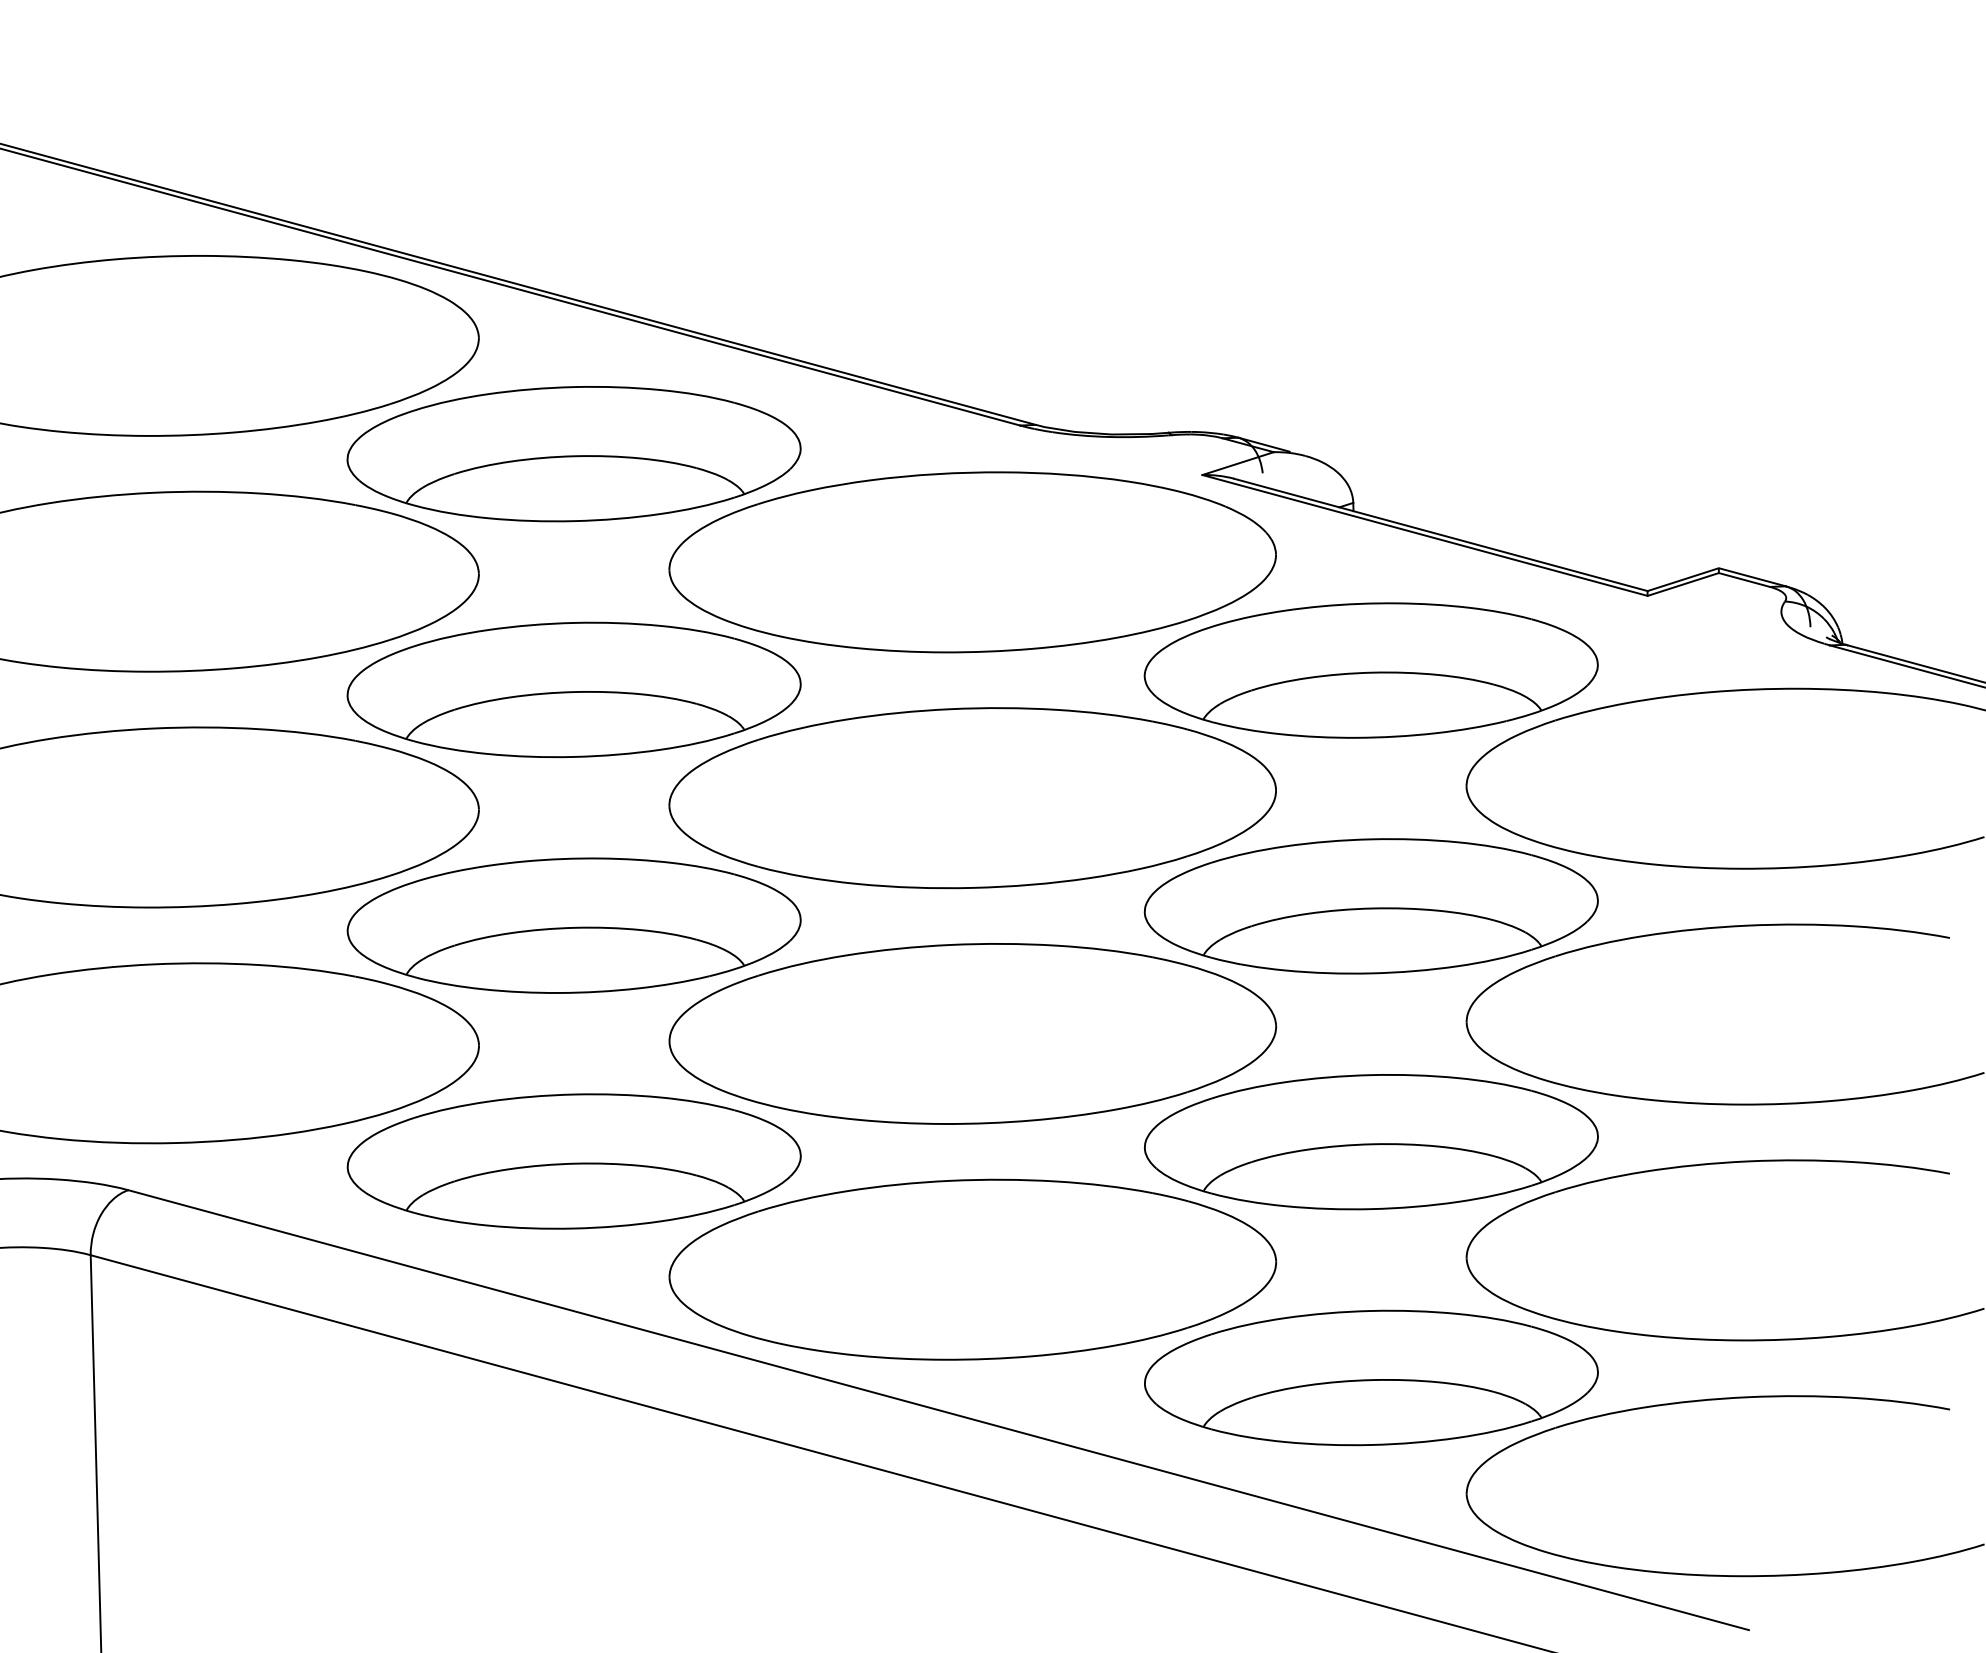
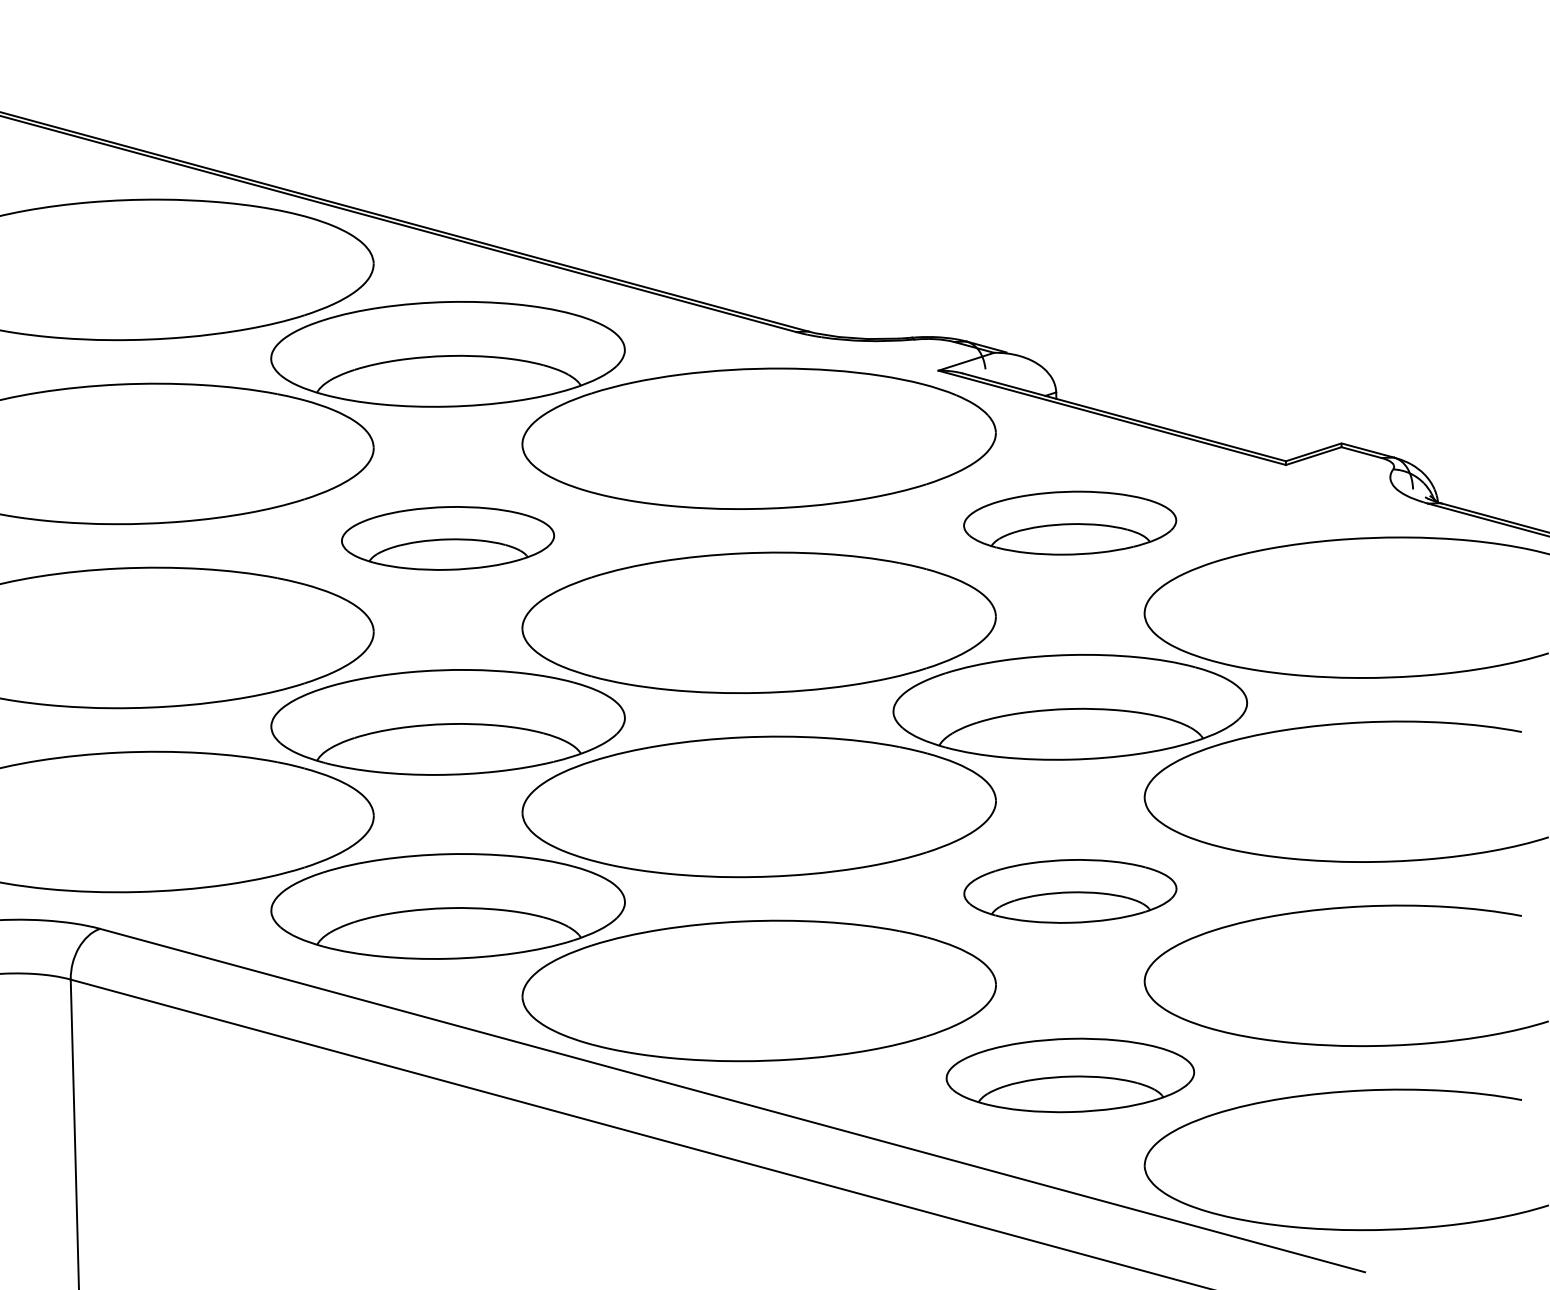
part: (1370, 669) -> (1069, 522), size x0.6
part: (573, 690) -> (447, 538), size x0.6
part: (1371, 1142) -> (1070, 891), size x0.6
part: (1371, 1378) -> (1070, 1075), size x0.7

